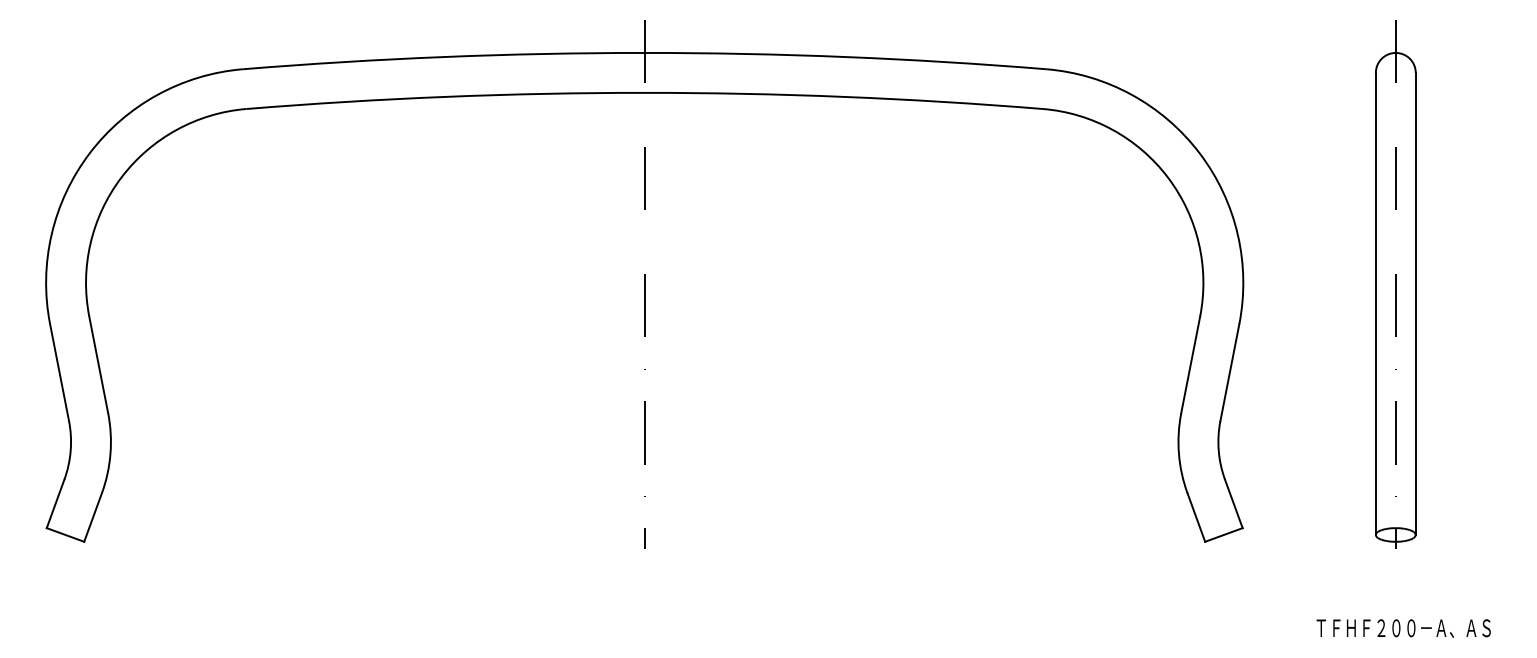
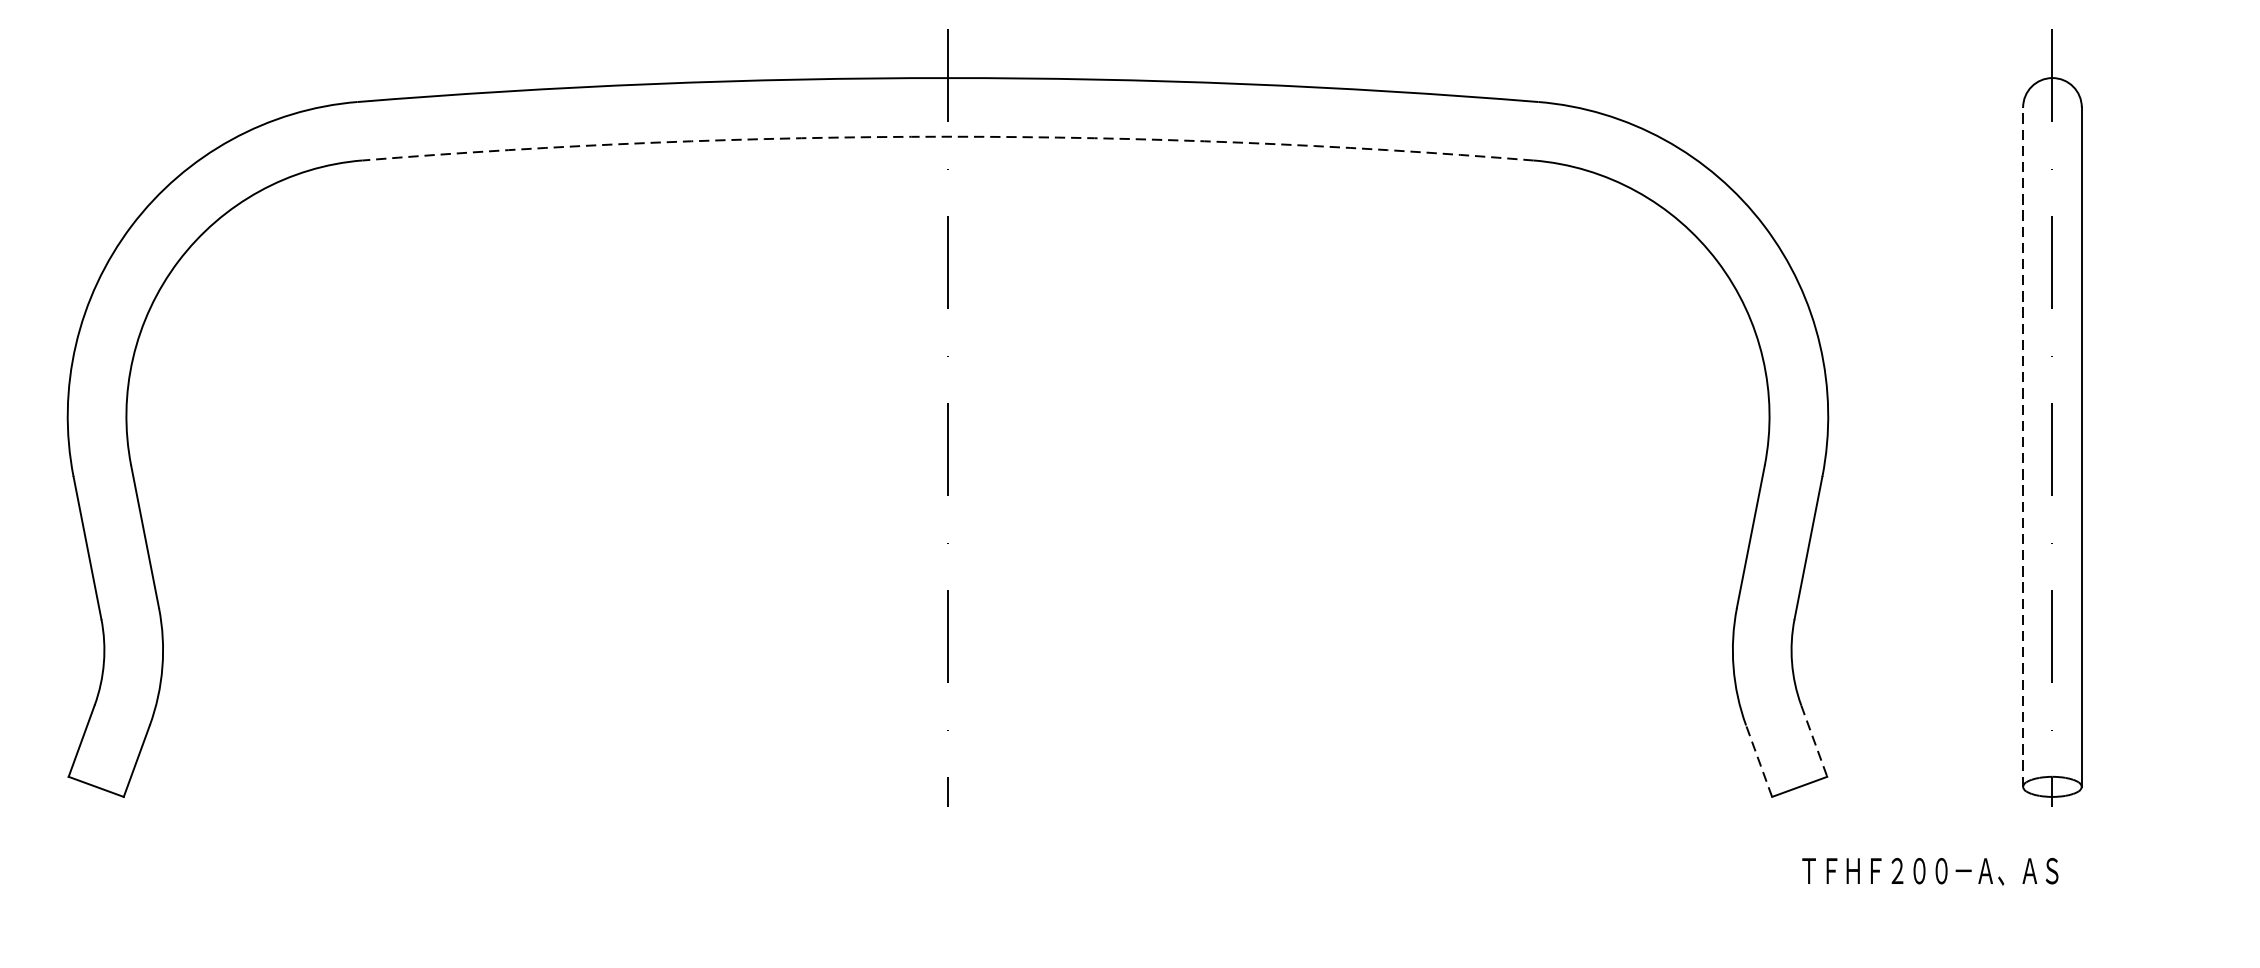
arc: (644, 92) -> (947, 136), solid -> dashed
line: (1375, 303) -> (2022, 446), solid -> dashed
line: (1233, 503) -> (1813, 740), solid -> dashed
line: (1196, 517) -> (1759, 761), solid -> dashed
text: (1403, 628) -> (1929, 871), moved

